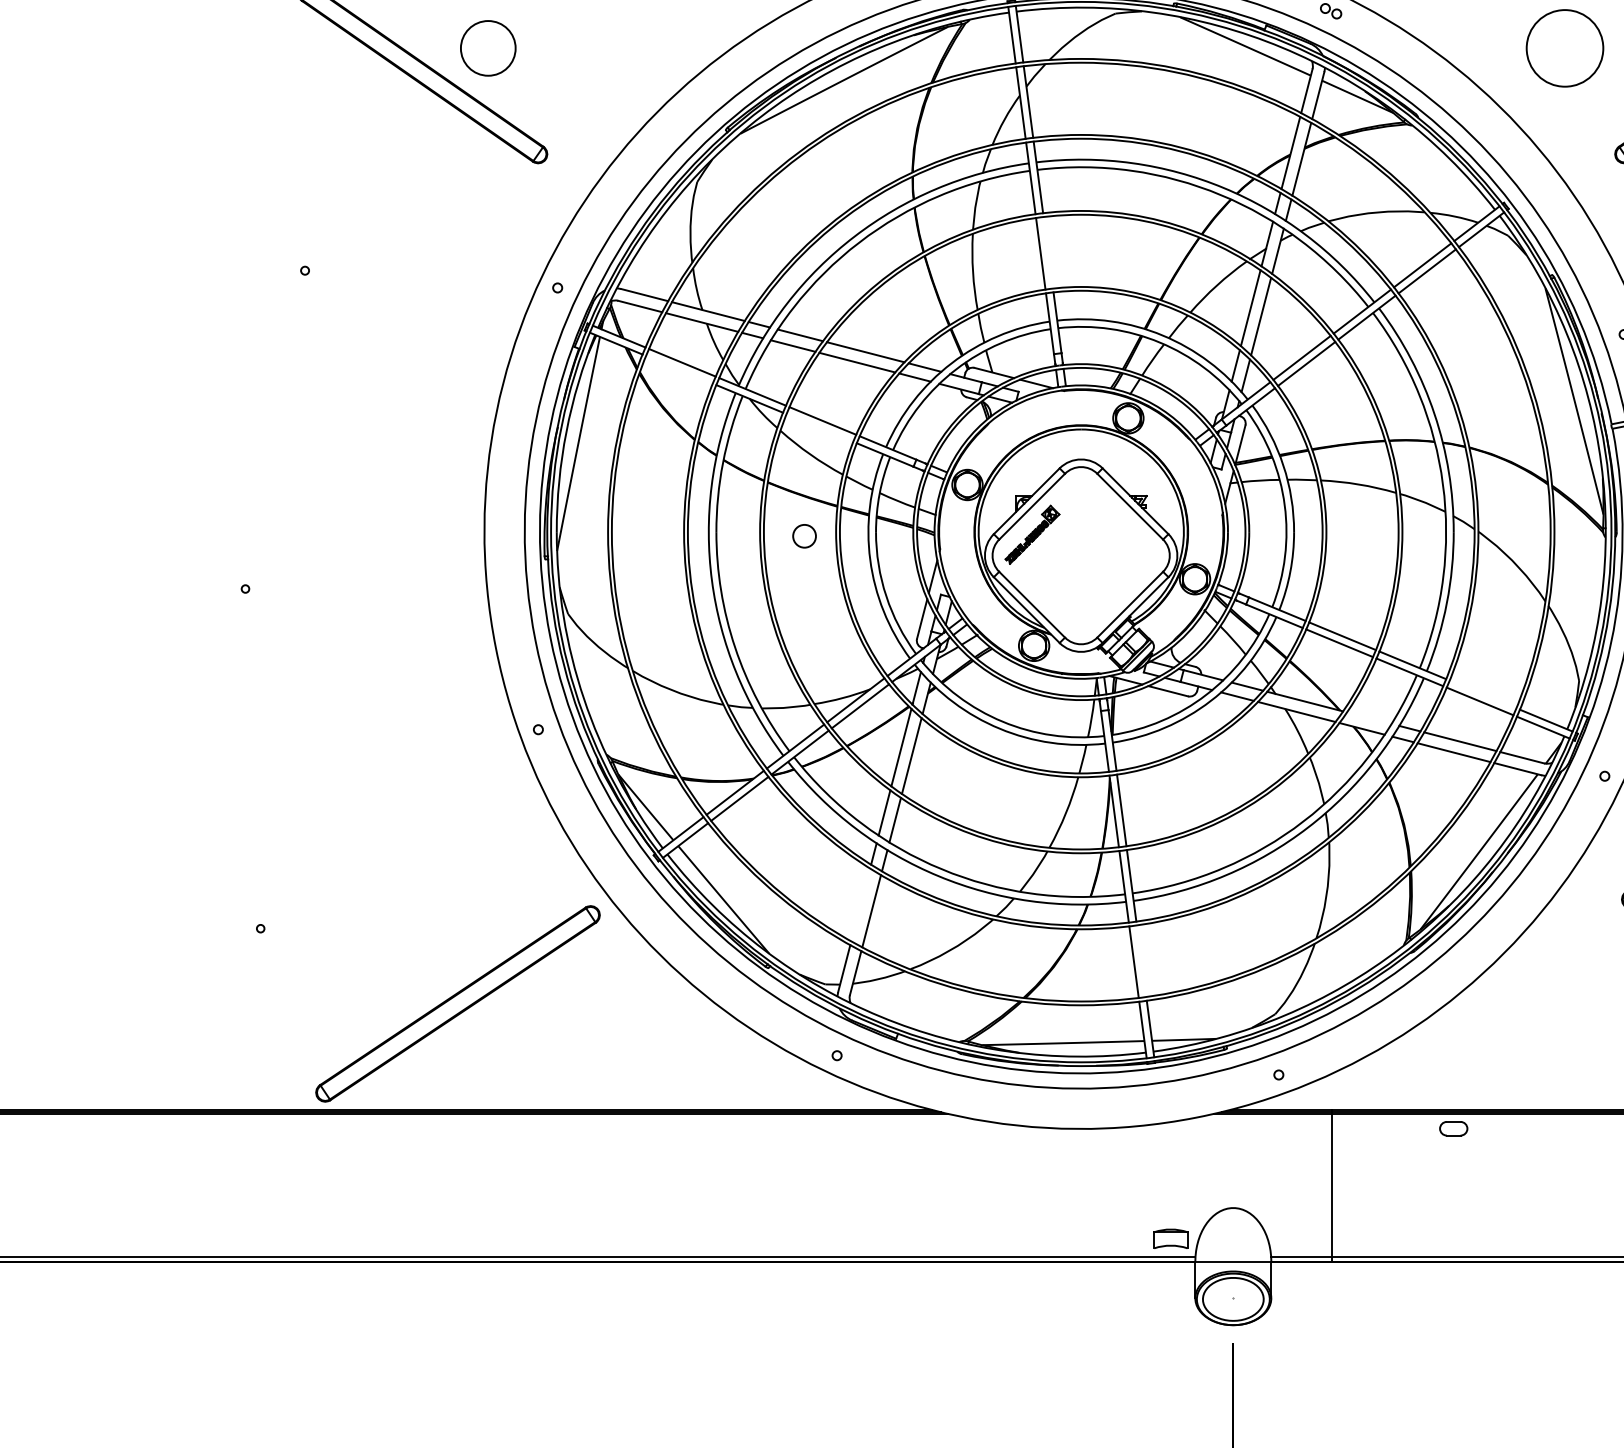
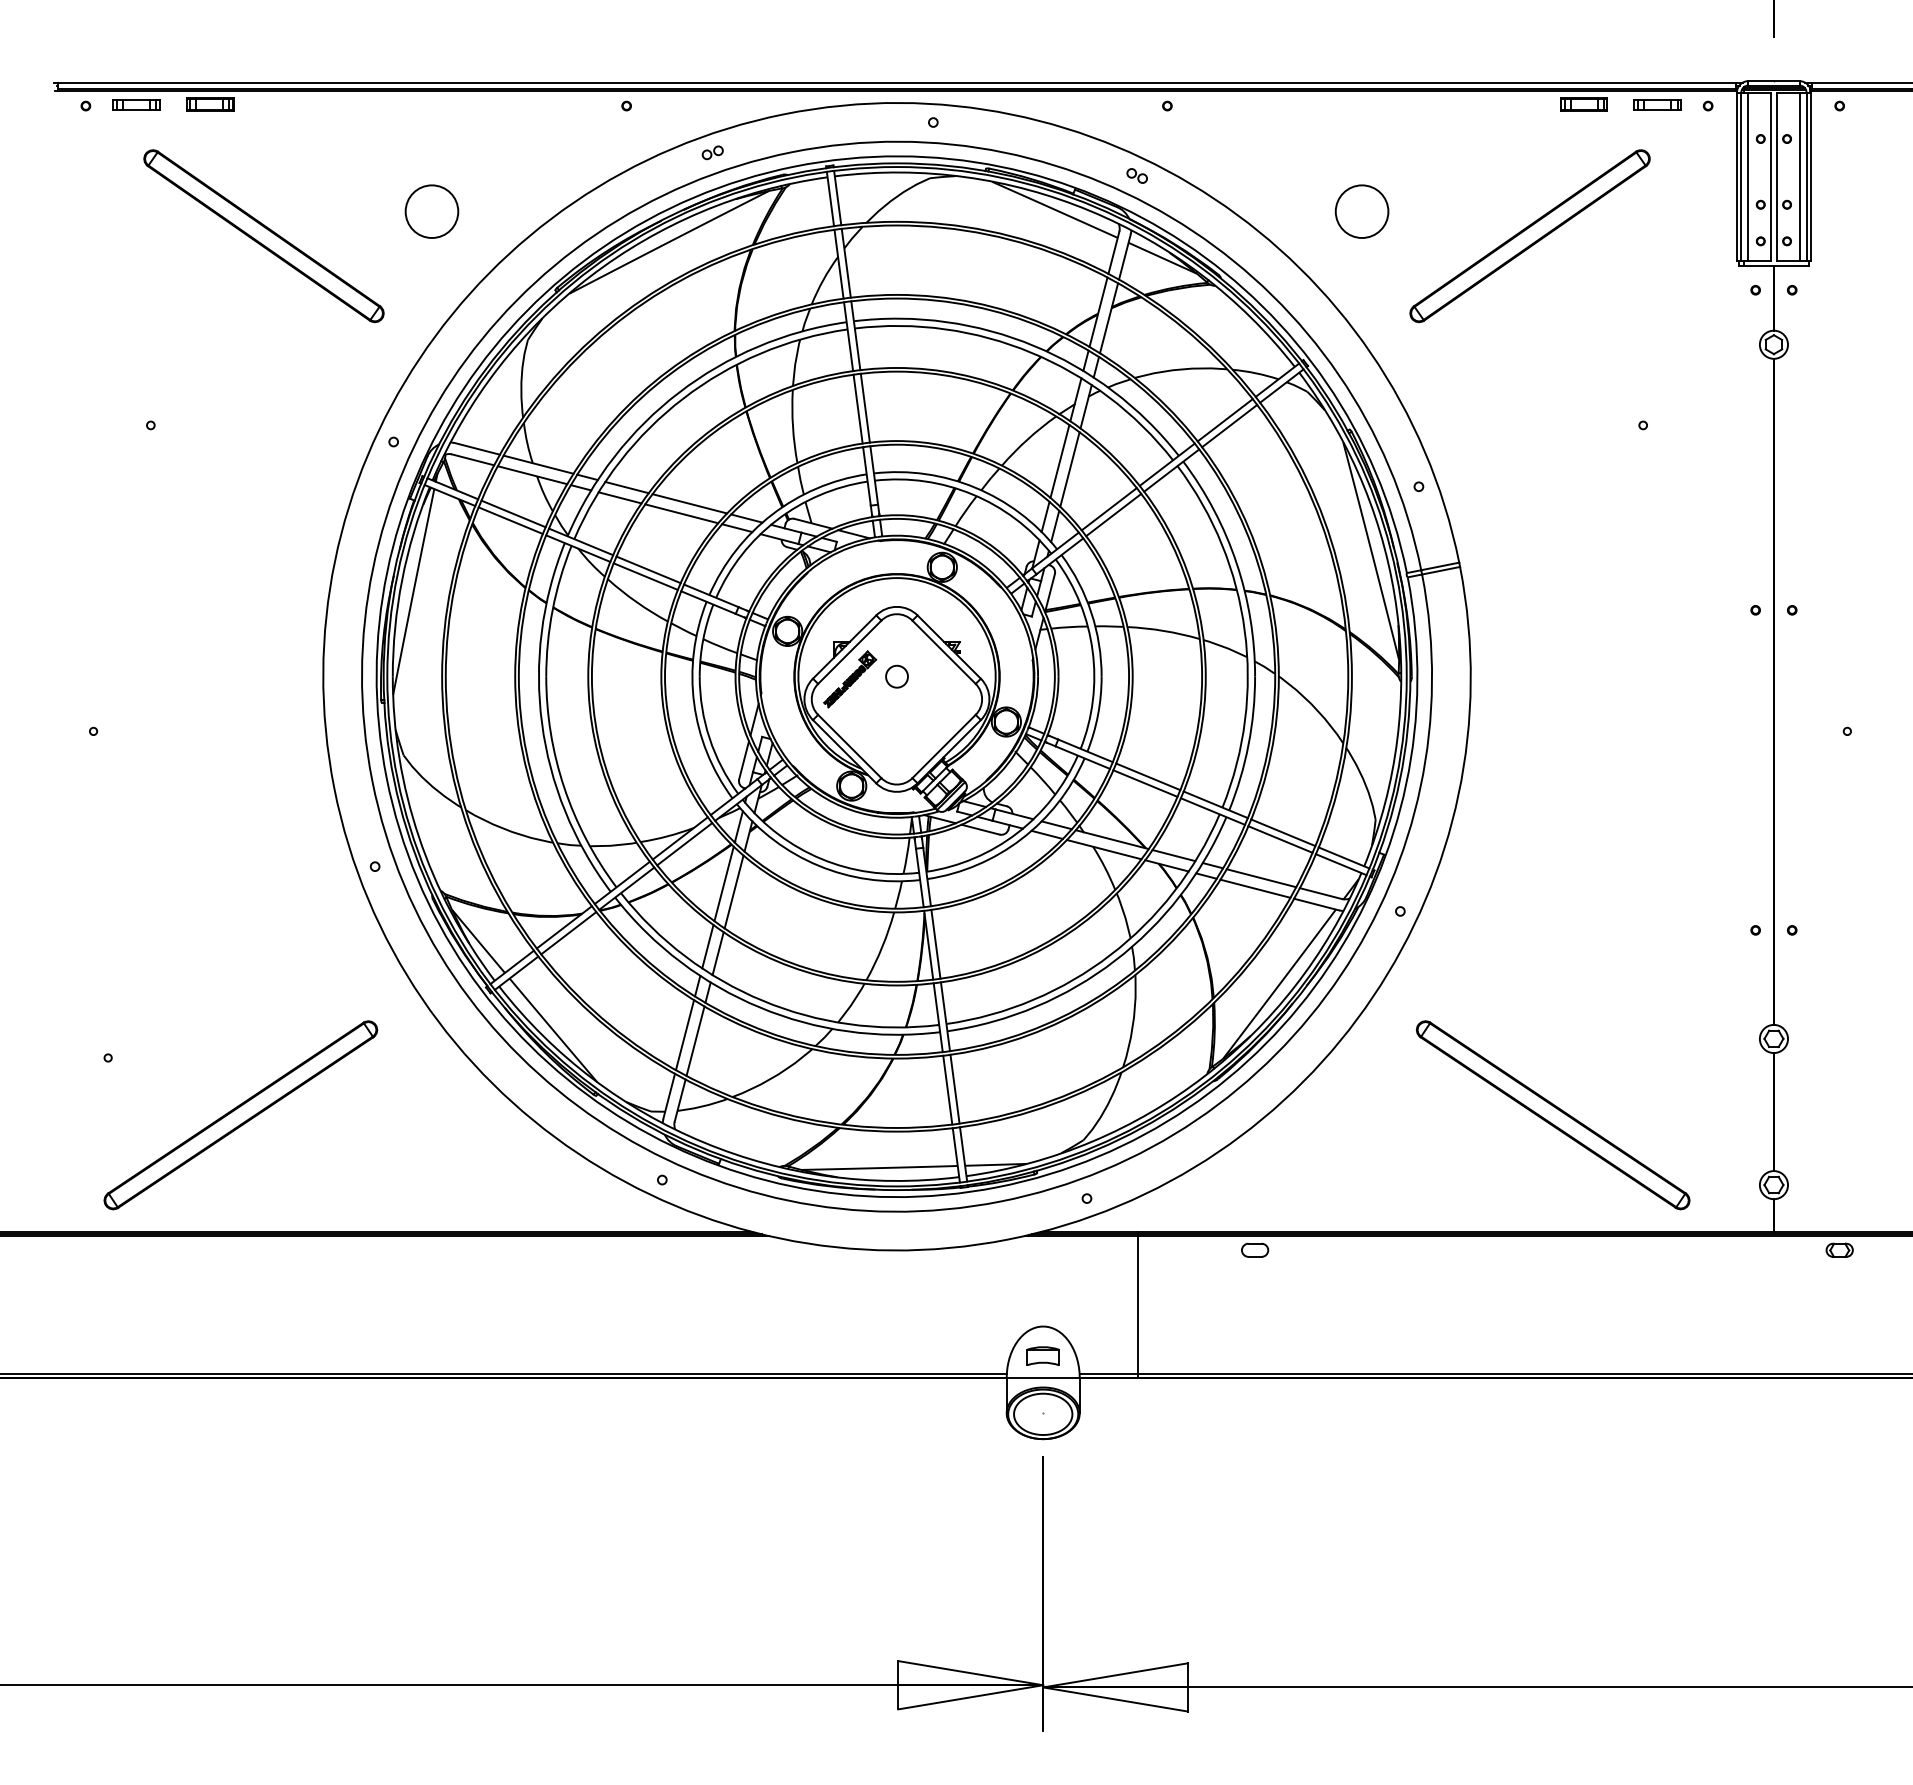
circle: (487, 48) -> (431, 211), moved
circle: (1564, 48) -> (1361, 211), size x0.71
line: (1047, 252) -> (864, 407), added
line: (679, 369) -> (510, 520), added
line: (819, 427) -> (645, 576), added
circle: (804, 536) -> (896, 676), moved
line: (1483, 694) -> (1283, 832), added
line: (1368, 718) -> (1173, 855), added
line: (860, 905) -> (684, 1035), added
line: (1141, 960) -> (954, 1088), added
part: (457, 1004) -> (240, 1115), moved
part: (1170, 1238) -> (1042, 1355), moved

